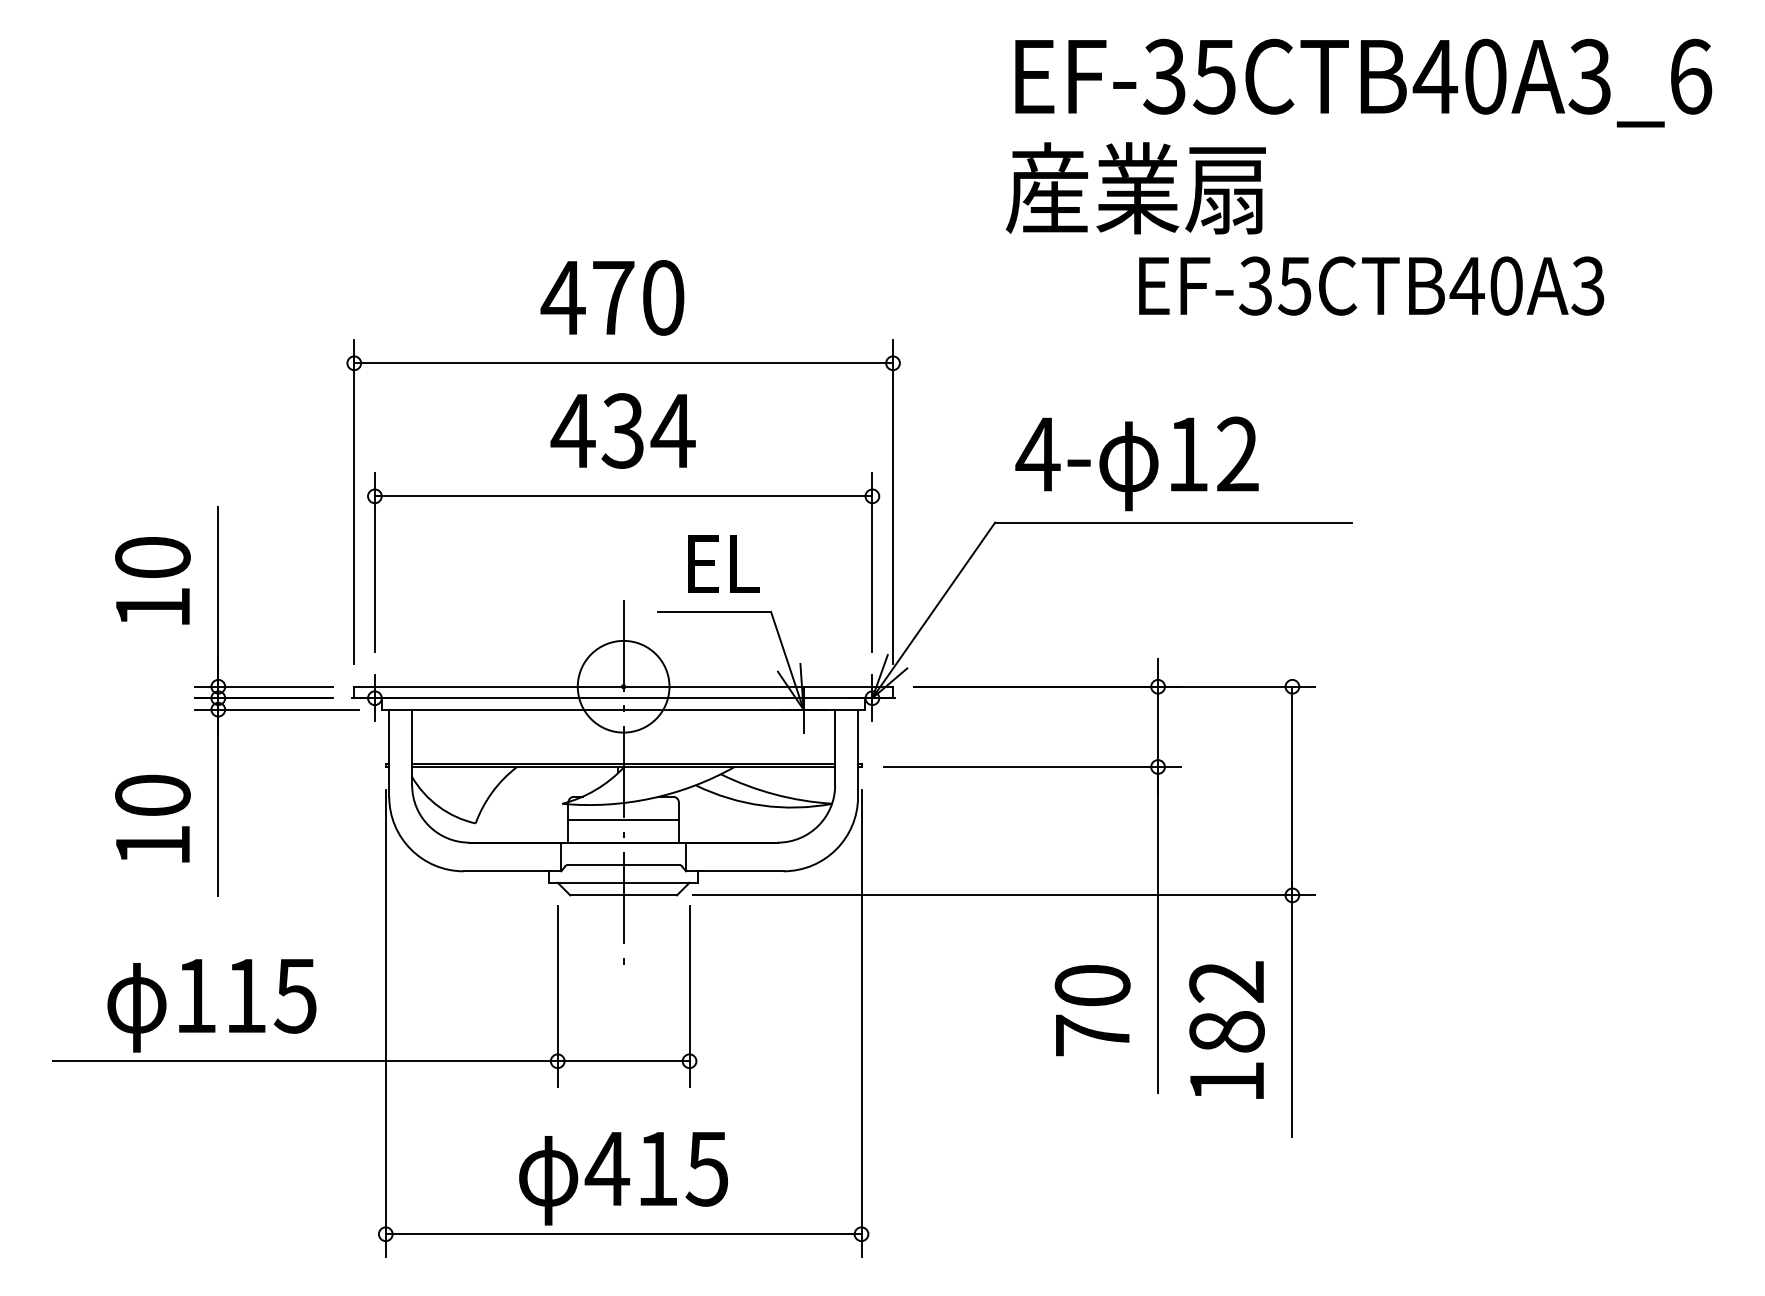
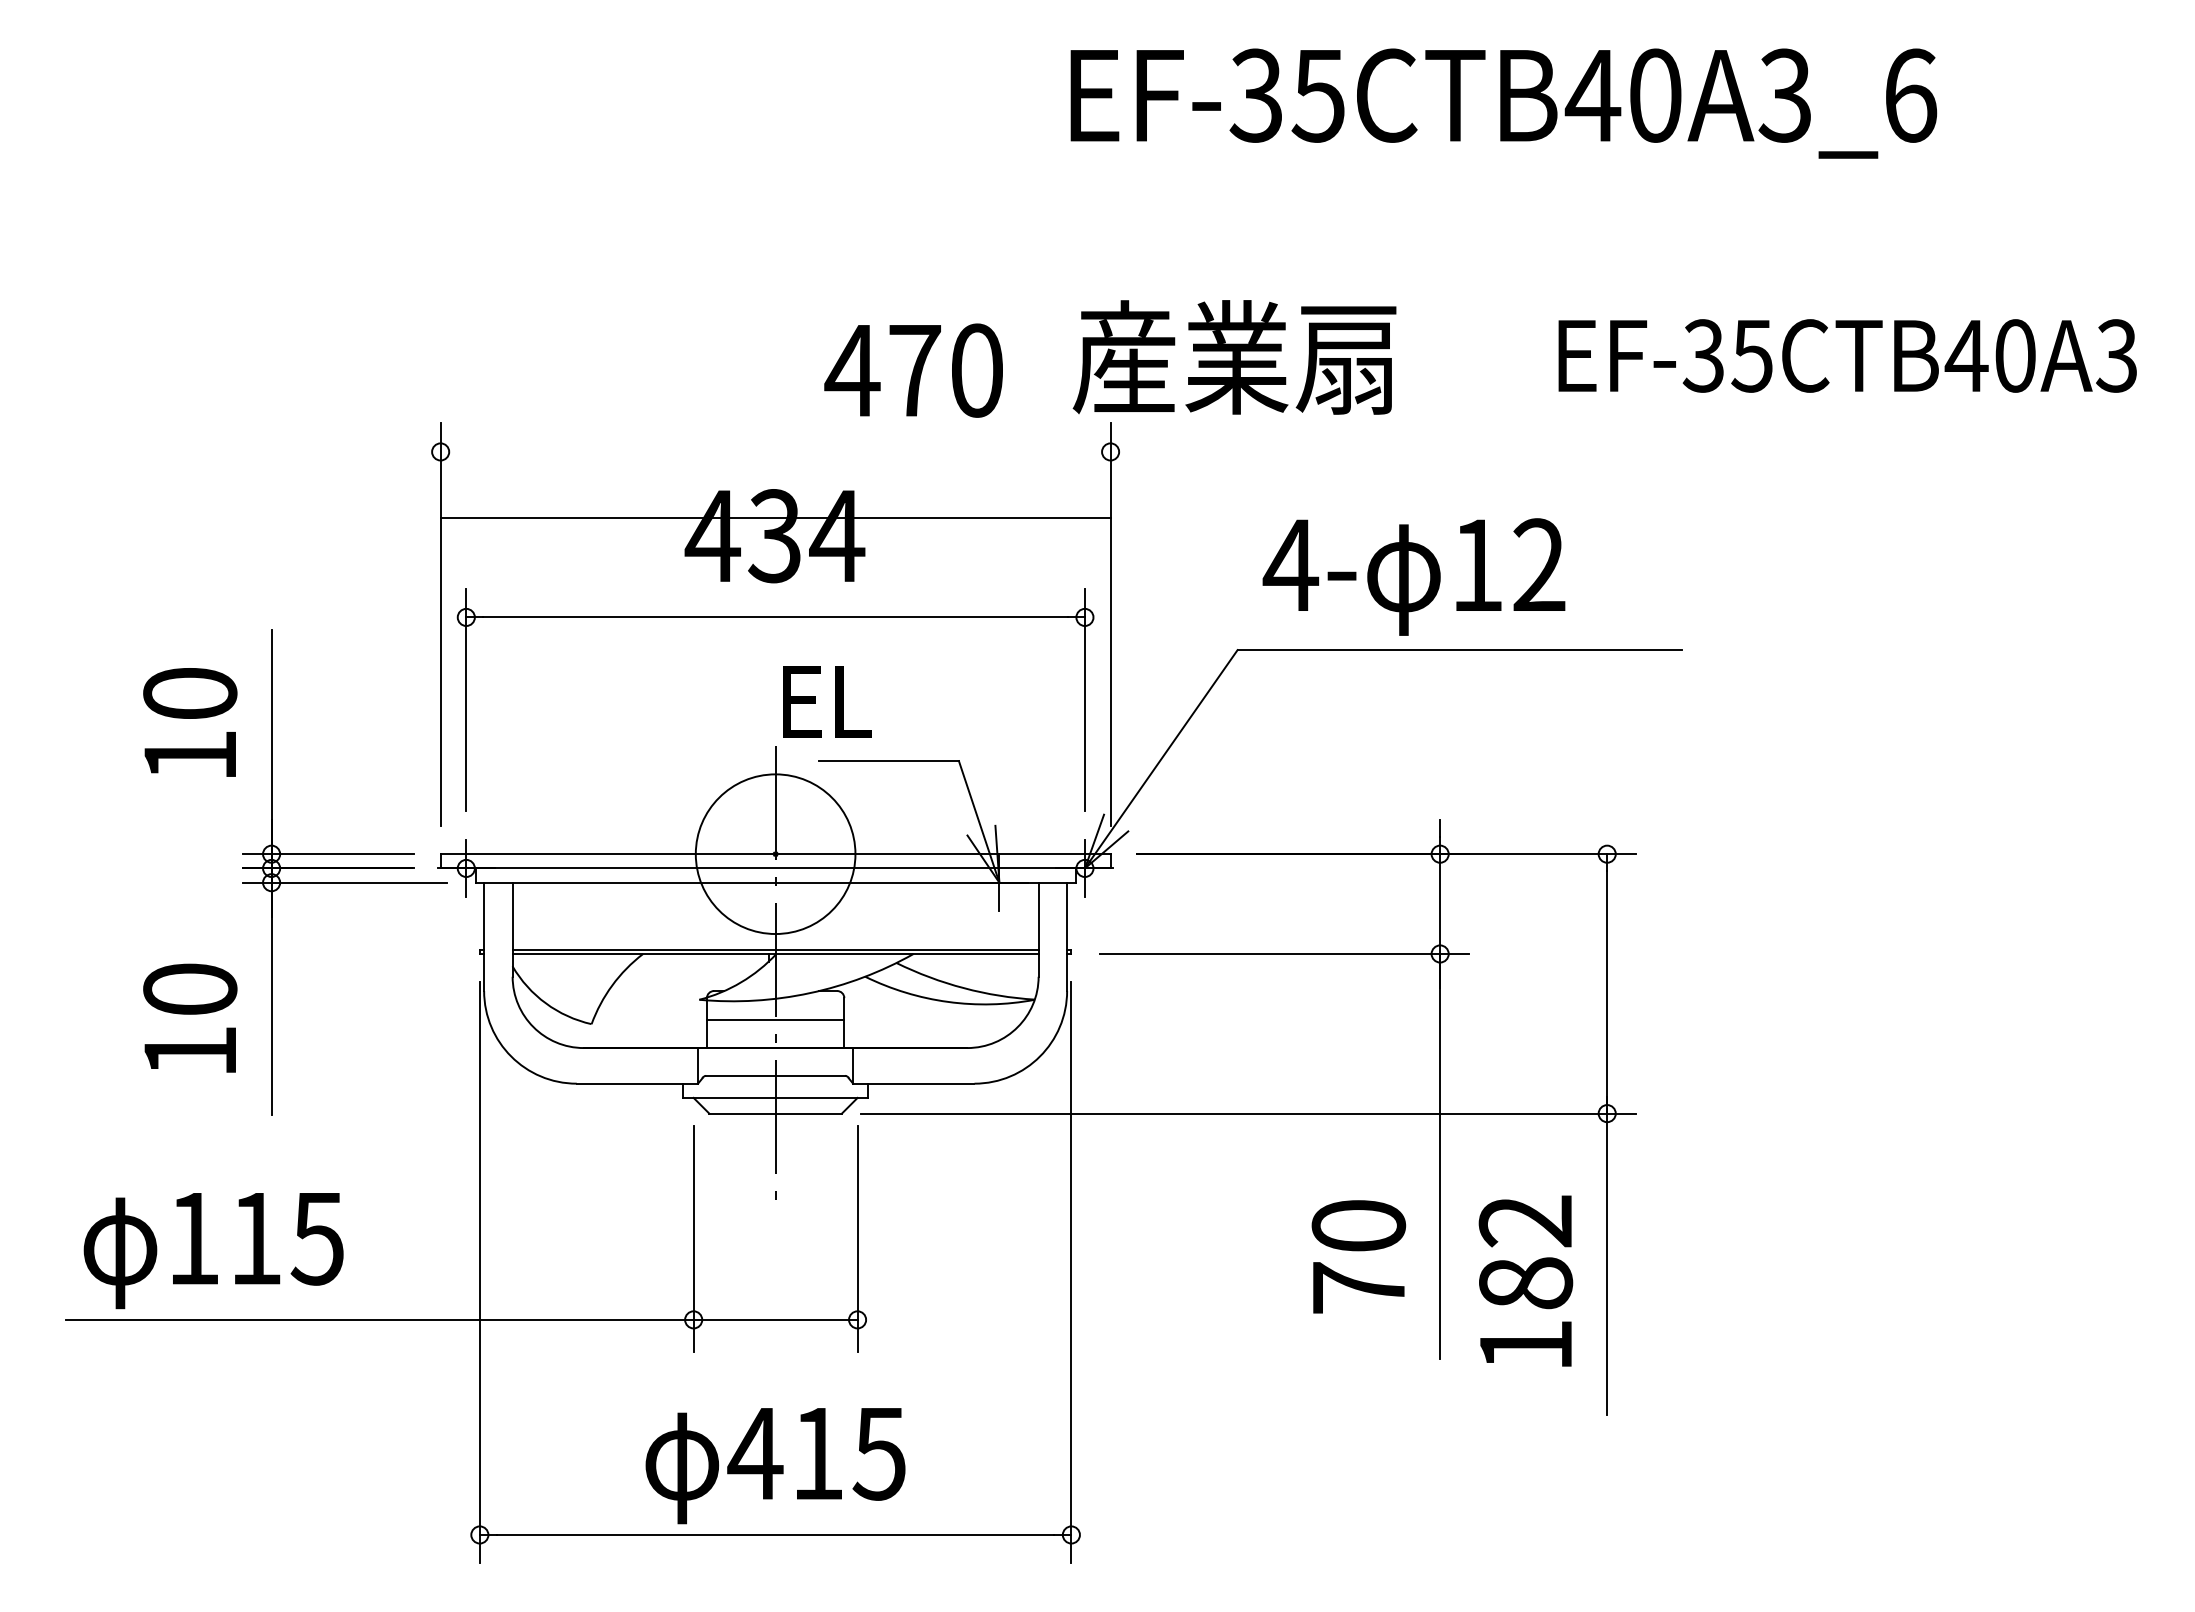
text: (1363, 83) -> (1503, 103), moved
text: (1135, 188) -> (1234, 357), moved
text: (1371, 285) -> (1847, 355), moved
text: (612, 297) -> (913, 370), moved
line: (623, 362) -> (775, 517), moved
text: (724, 563) -> (827, 701), moved
circle: (623, 687) -> (775, 854), size x1.4
text: (211, 1006) -> (213, 1251), moved

